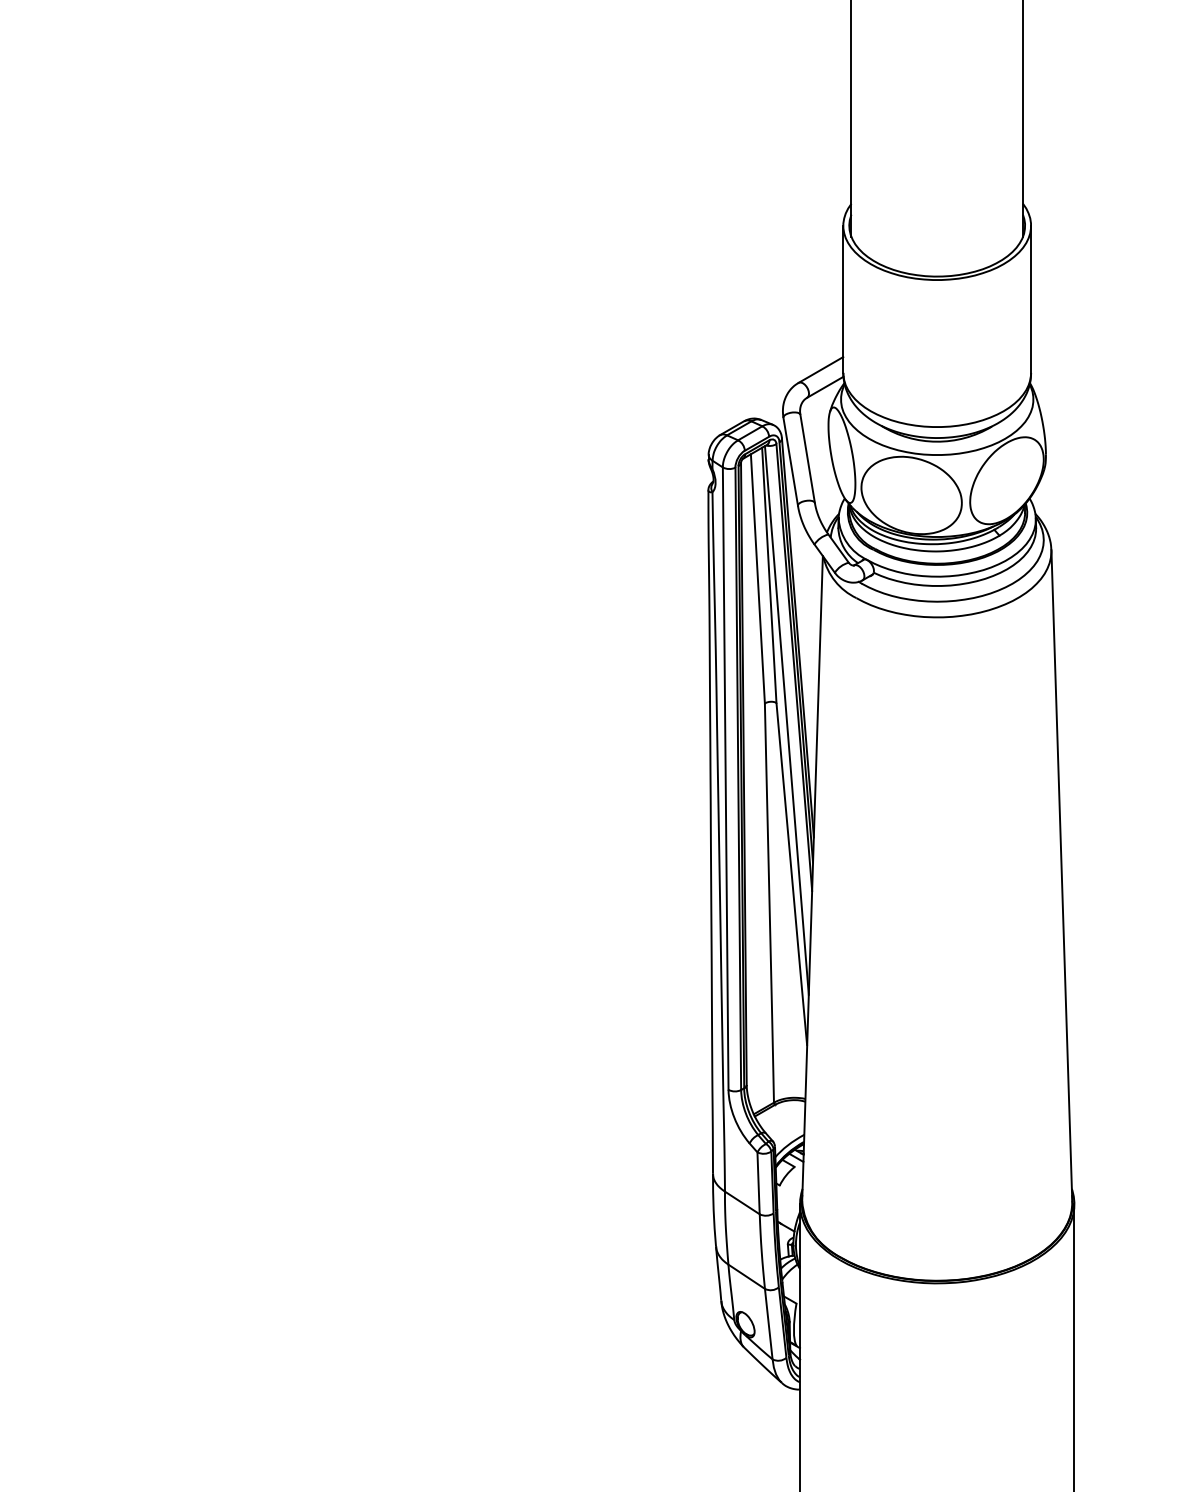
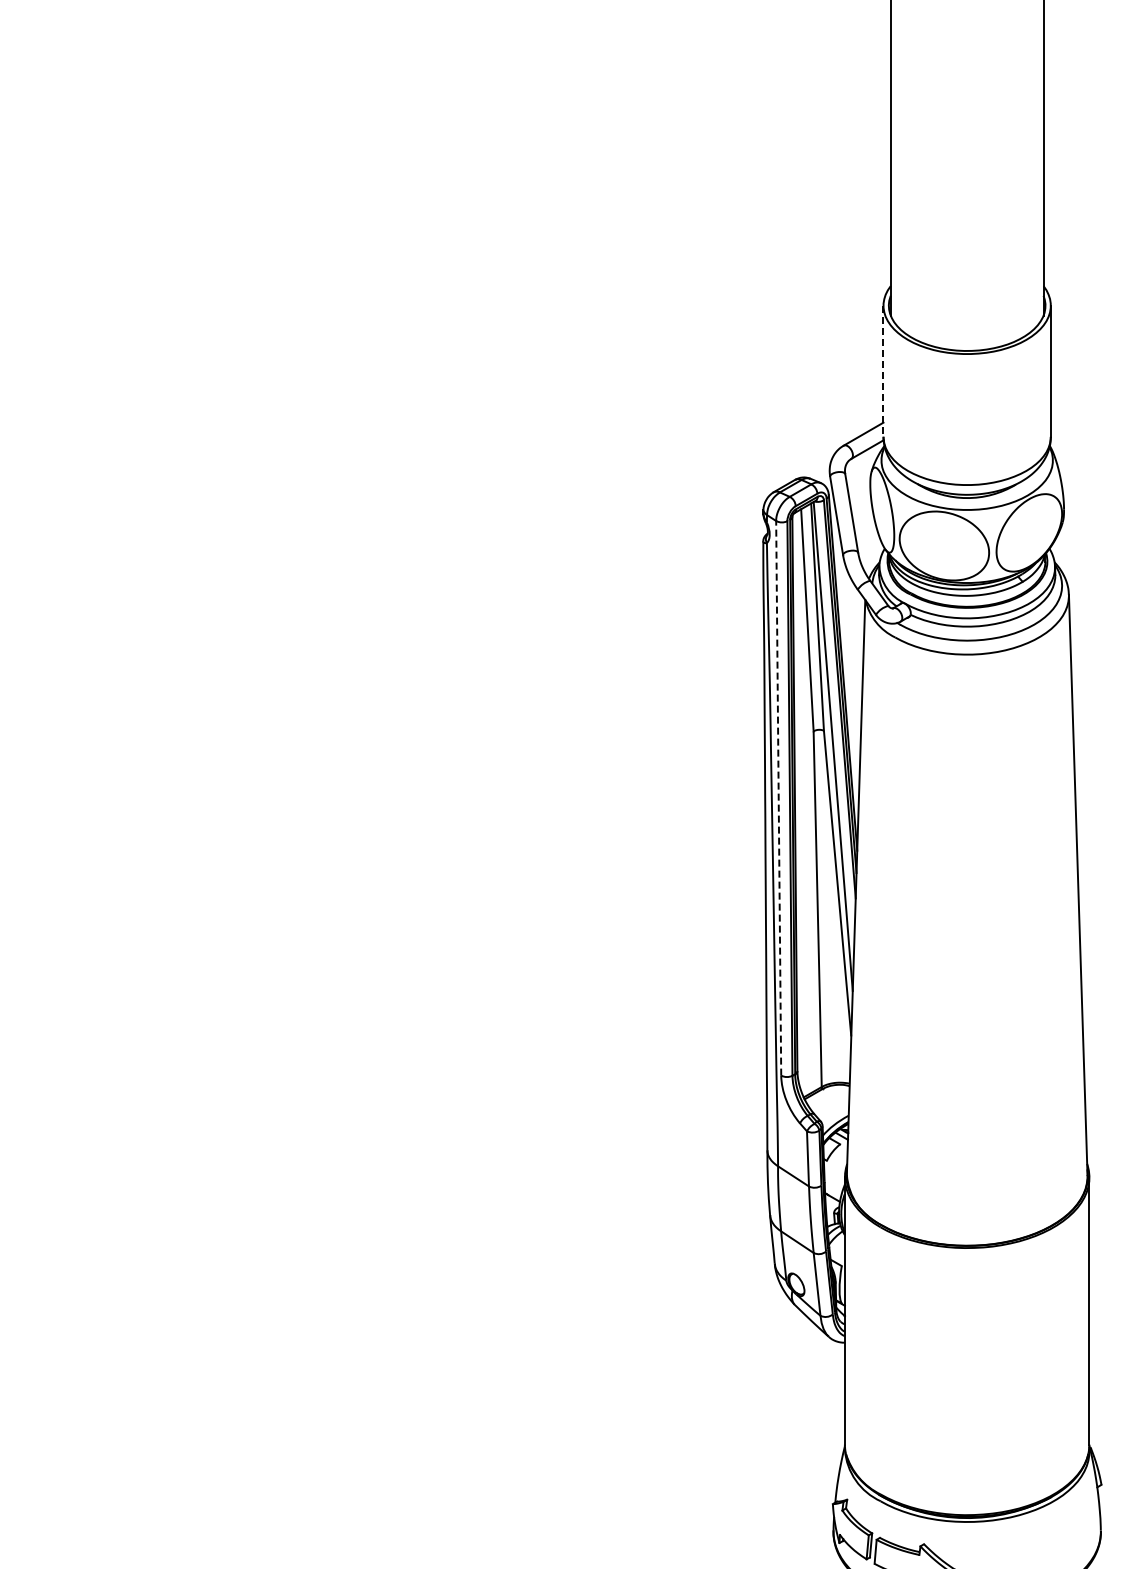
line: (843, 299) -> (883, 371), solid -> dashed
line: (725, 777) -> (778, 797), solid -> dashed

